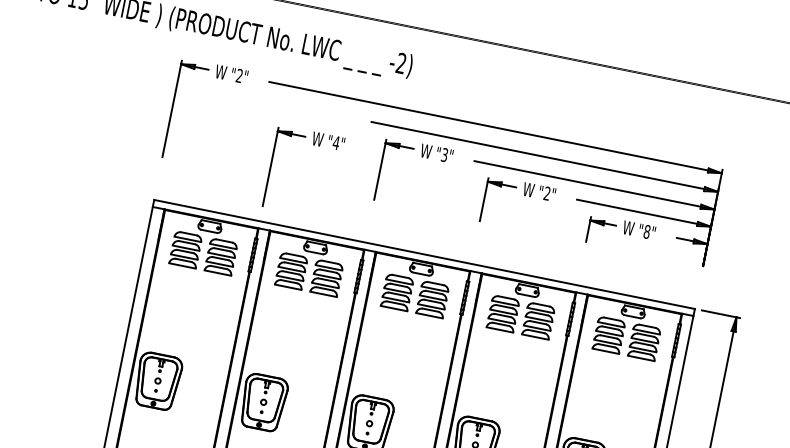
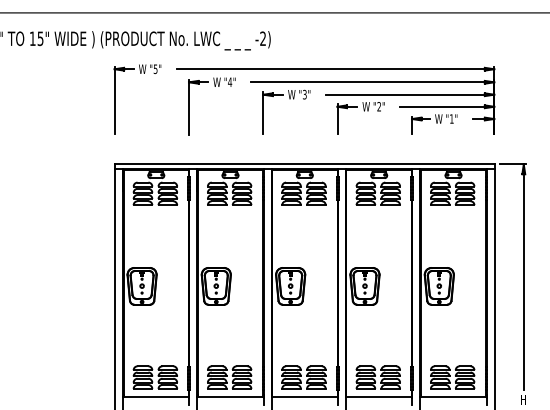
text: (239, 76) -> (155, 69), "2" -> "5"
part: (312, 144) -> (214, 86), moved
text: (646, 231) -> (451, 118), "8" -> "1"

